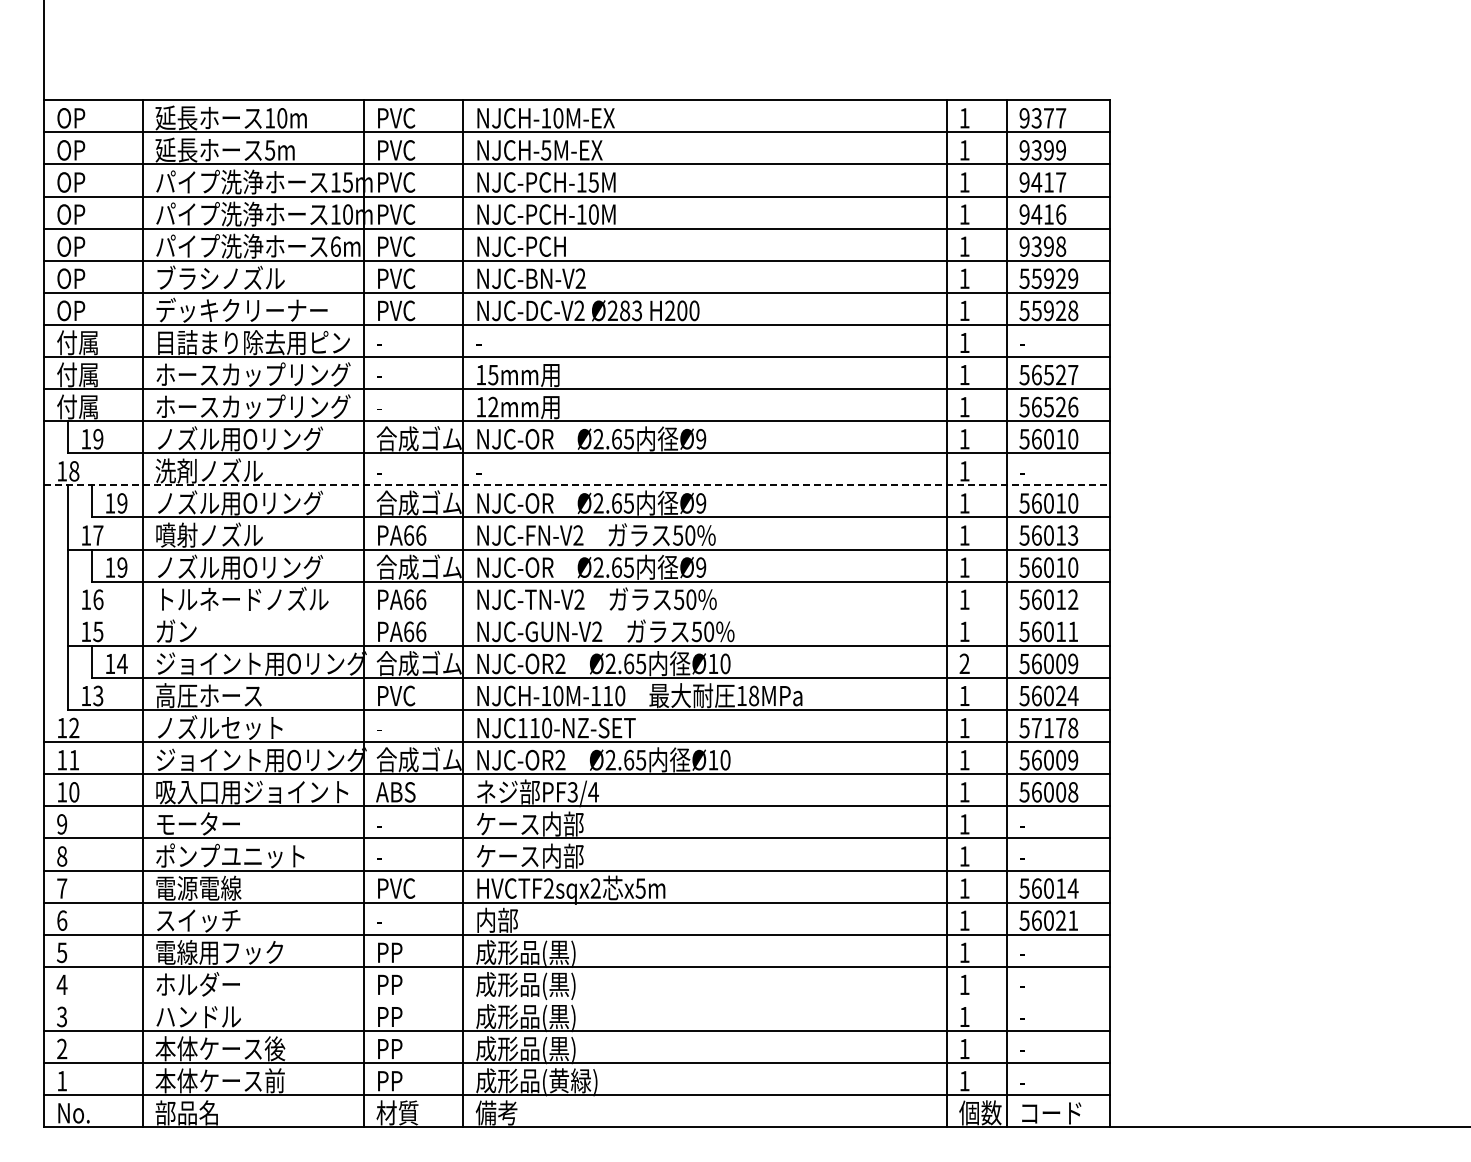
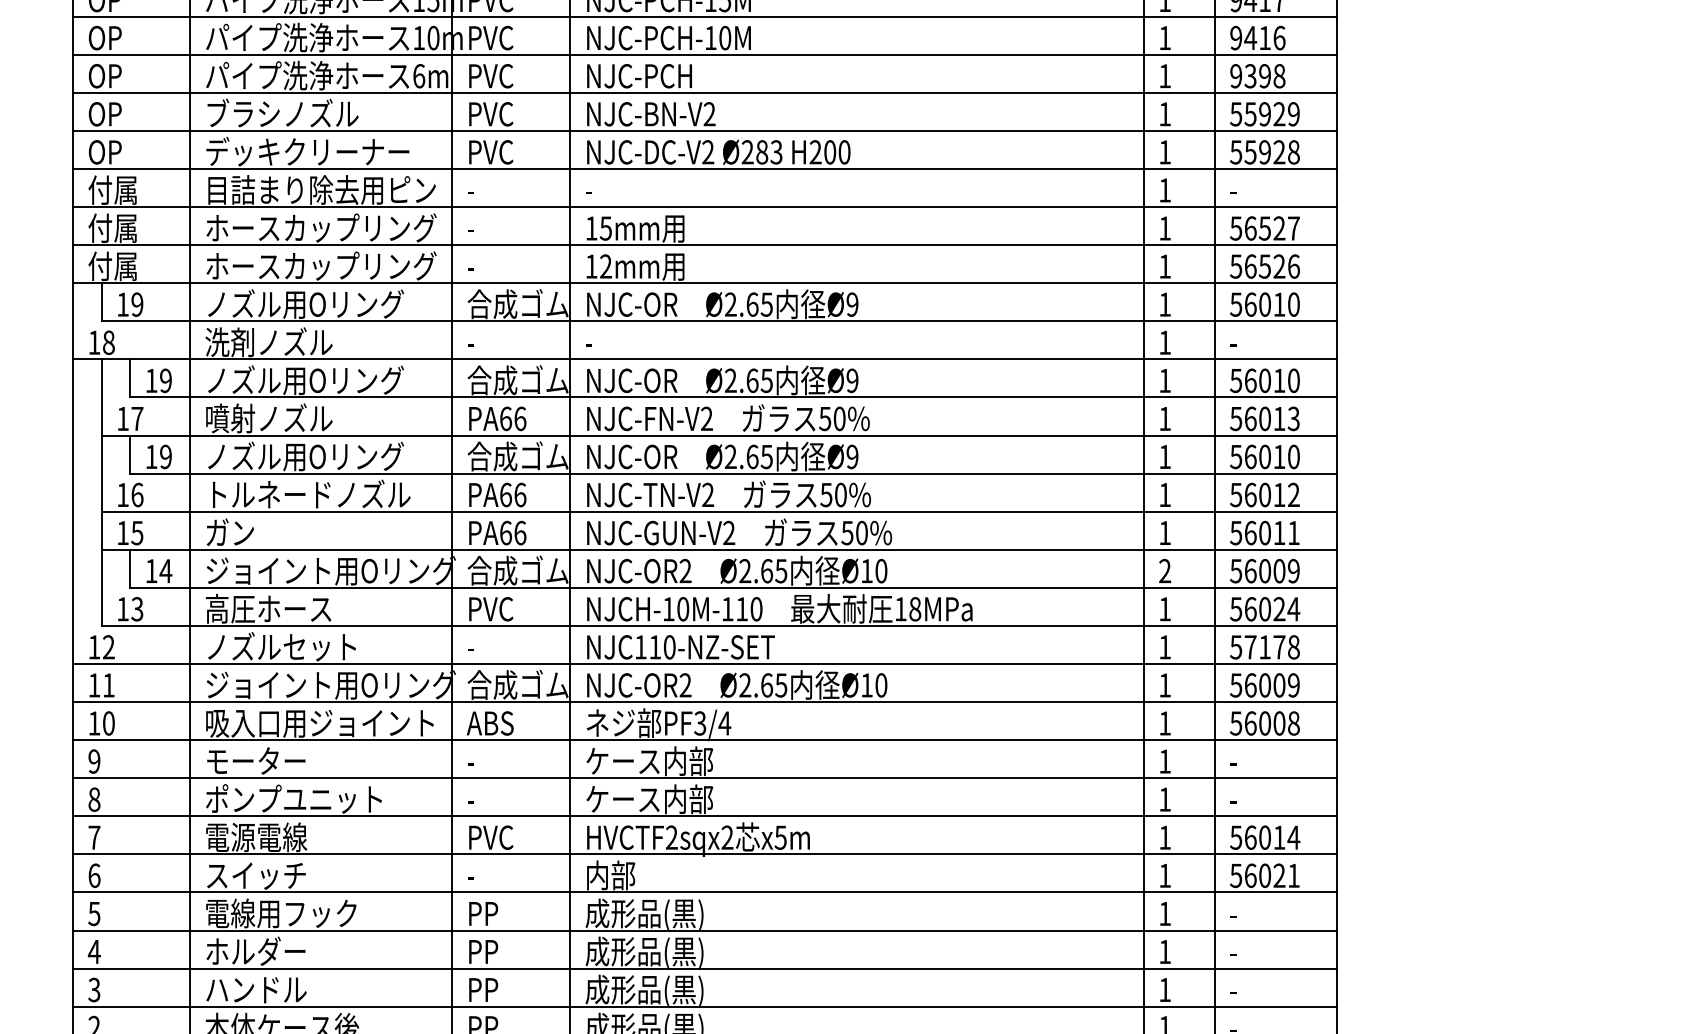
line: (576, 485) -> (704, 359), dashed -> solid
line: (588, 613) -> (718, 511), added
line: (576, 998) -> (704, 968), added

